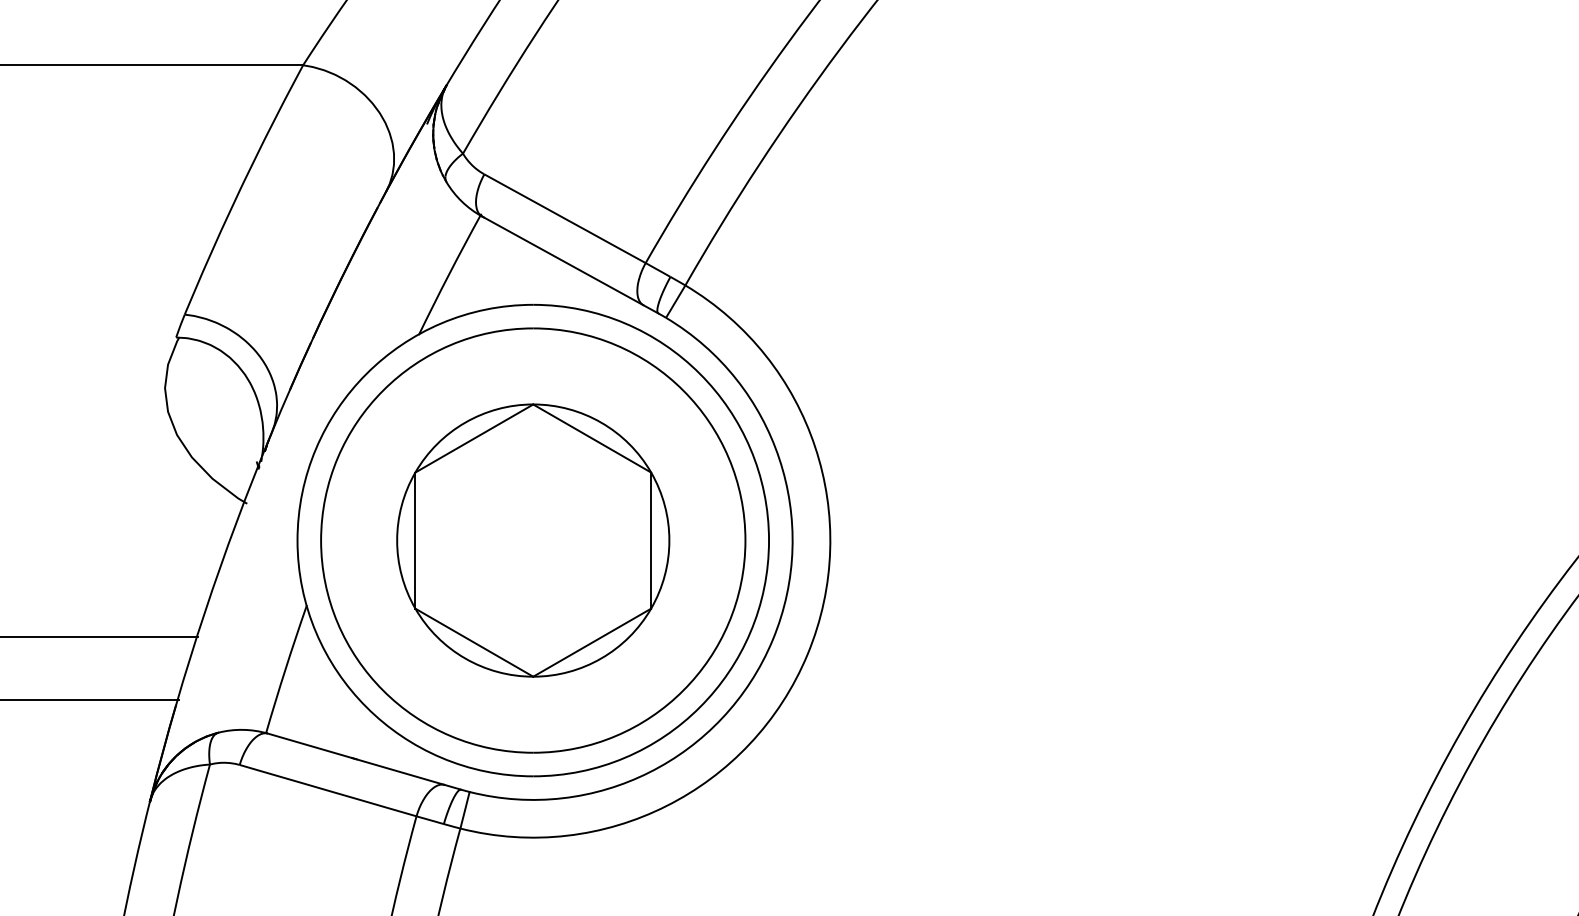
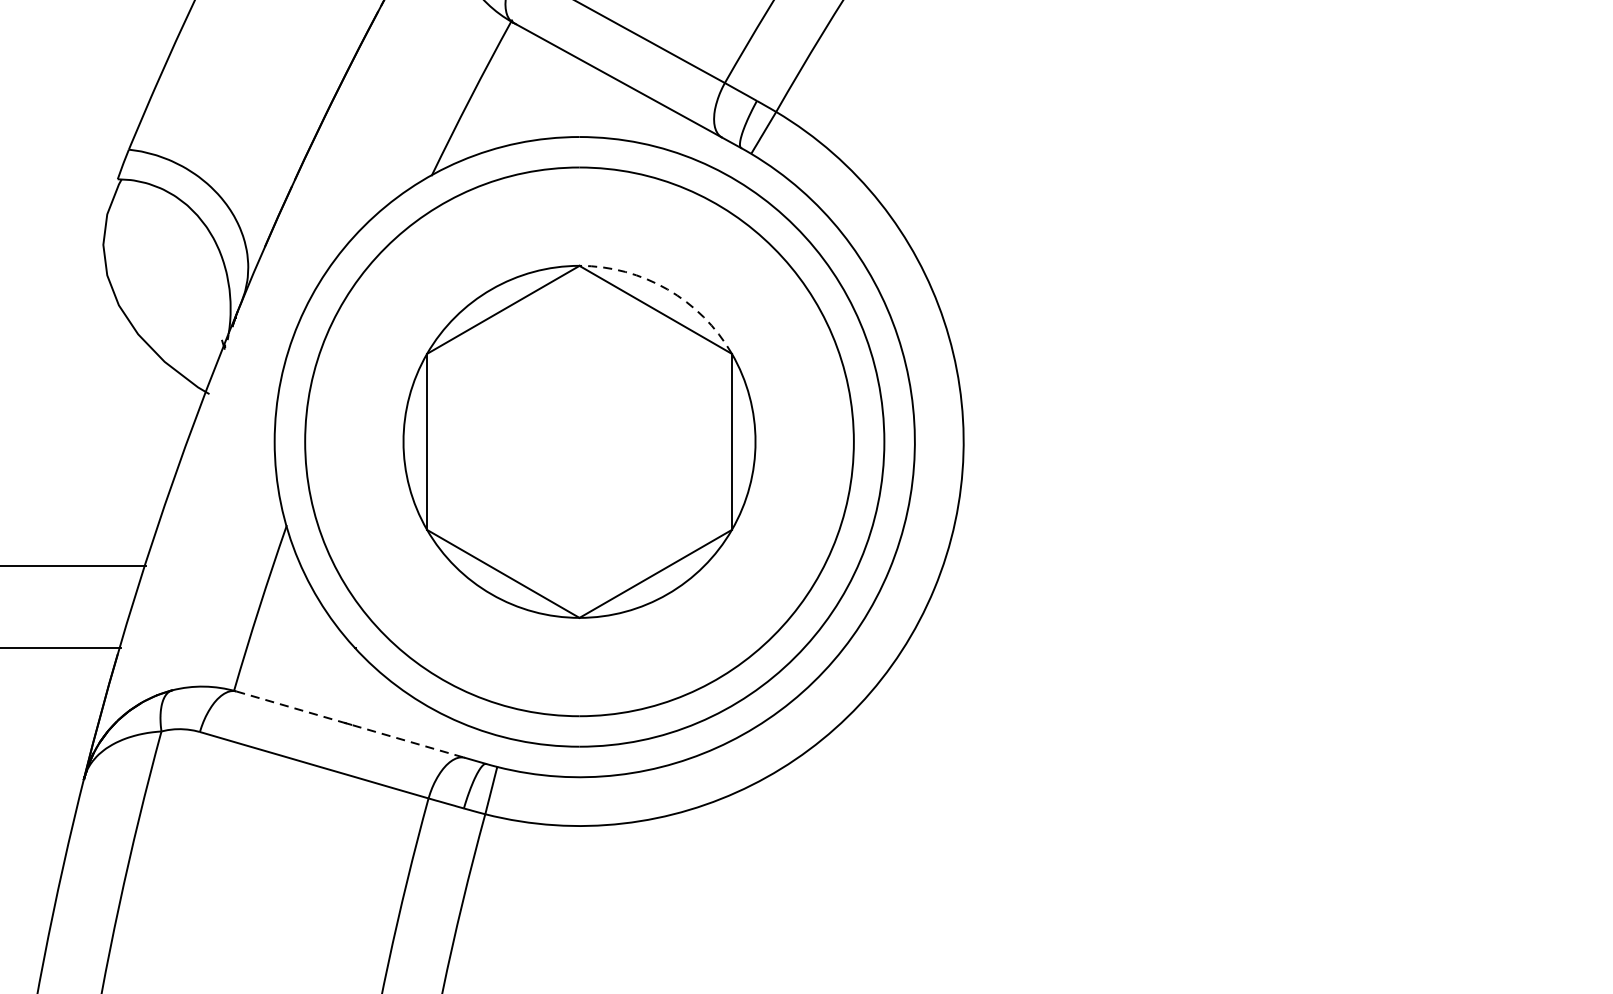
arc: (601, 422) -> (667, 289), solid -> dashed
line: (356, 759) -> (350, 724), solid -> dashed

